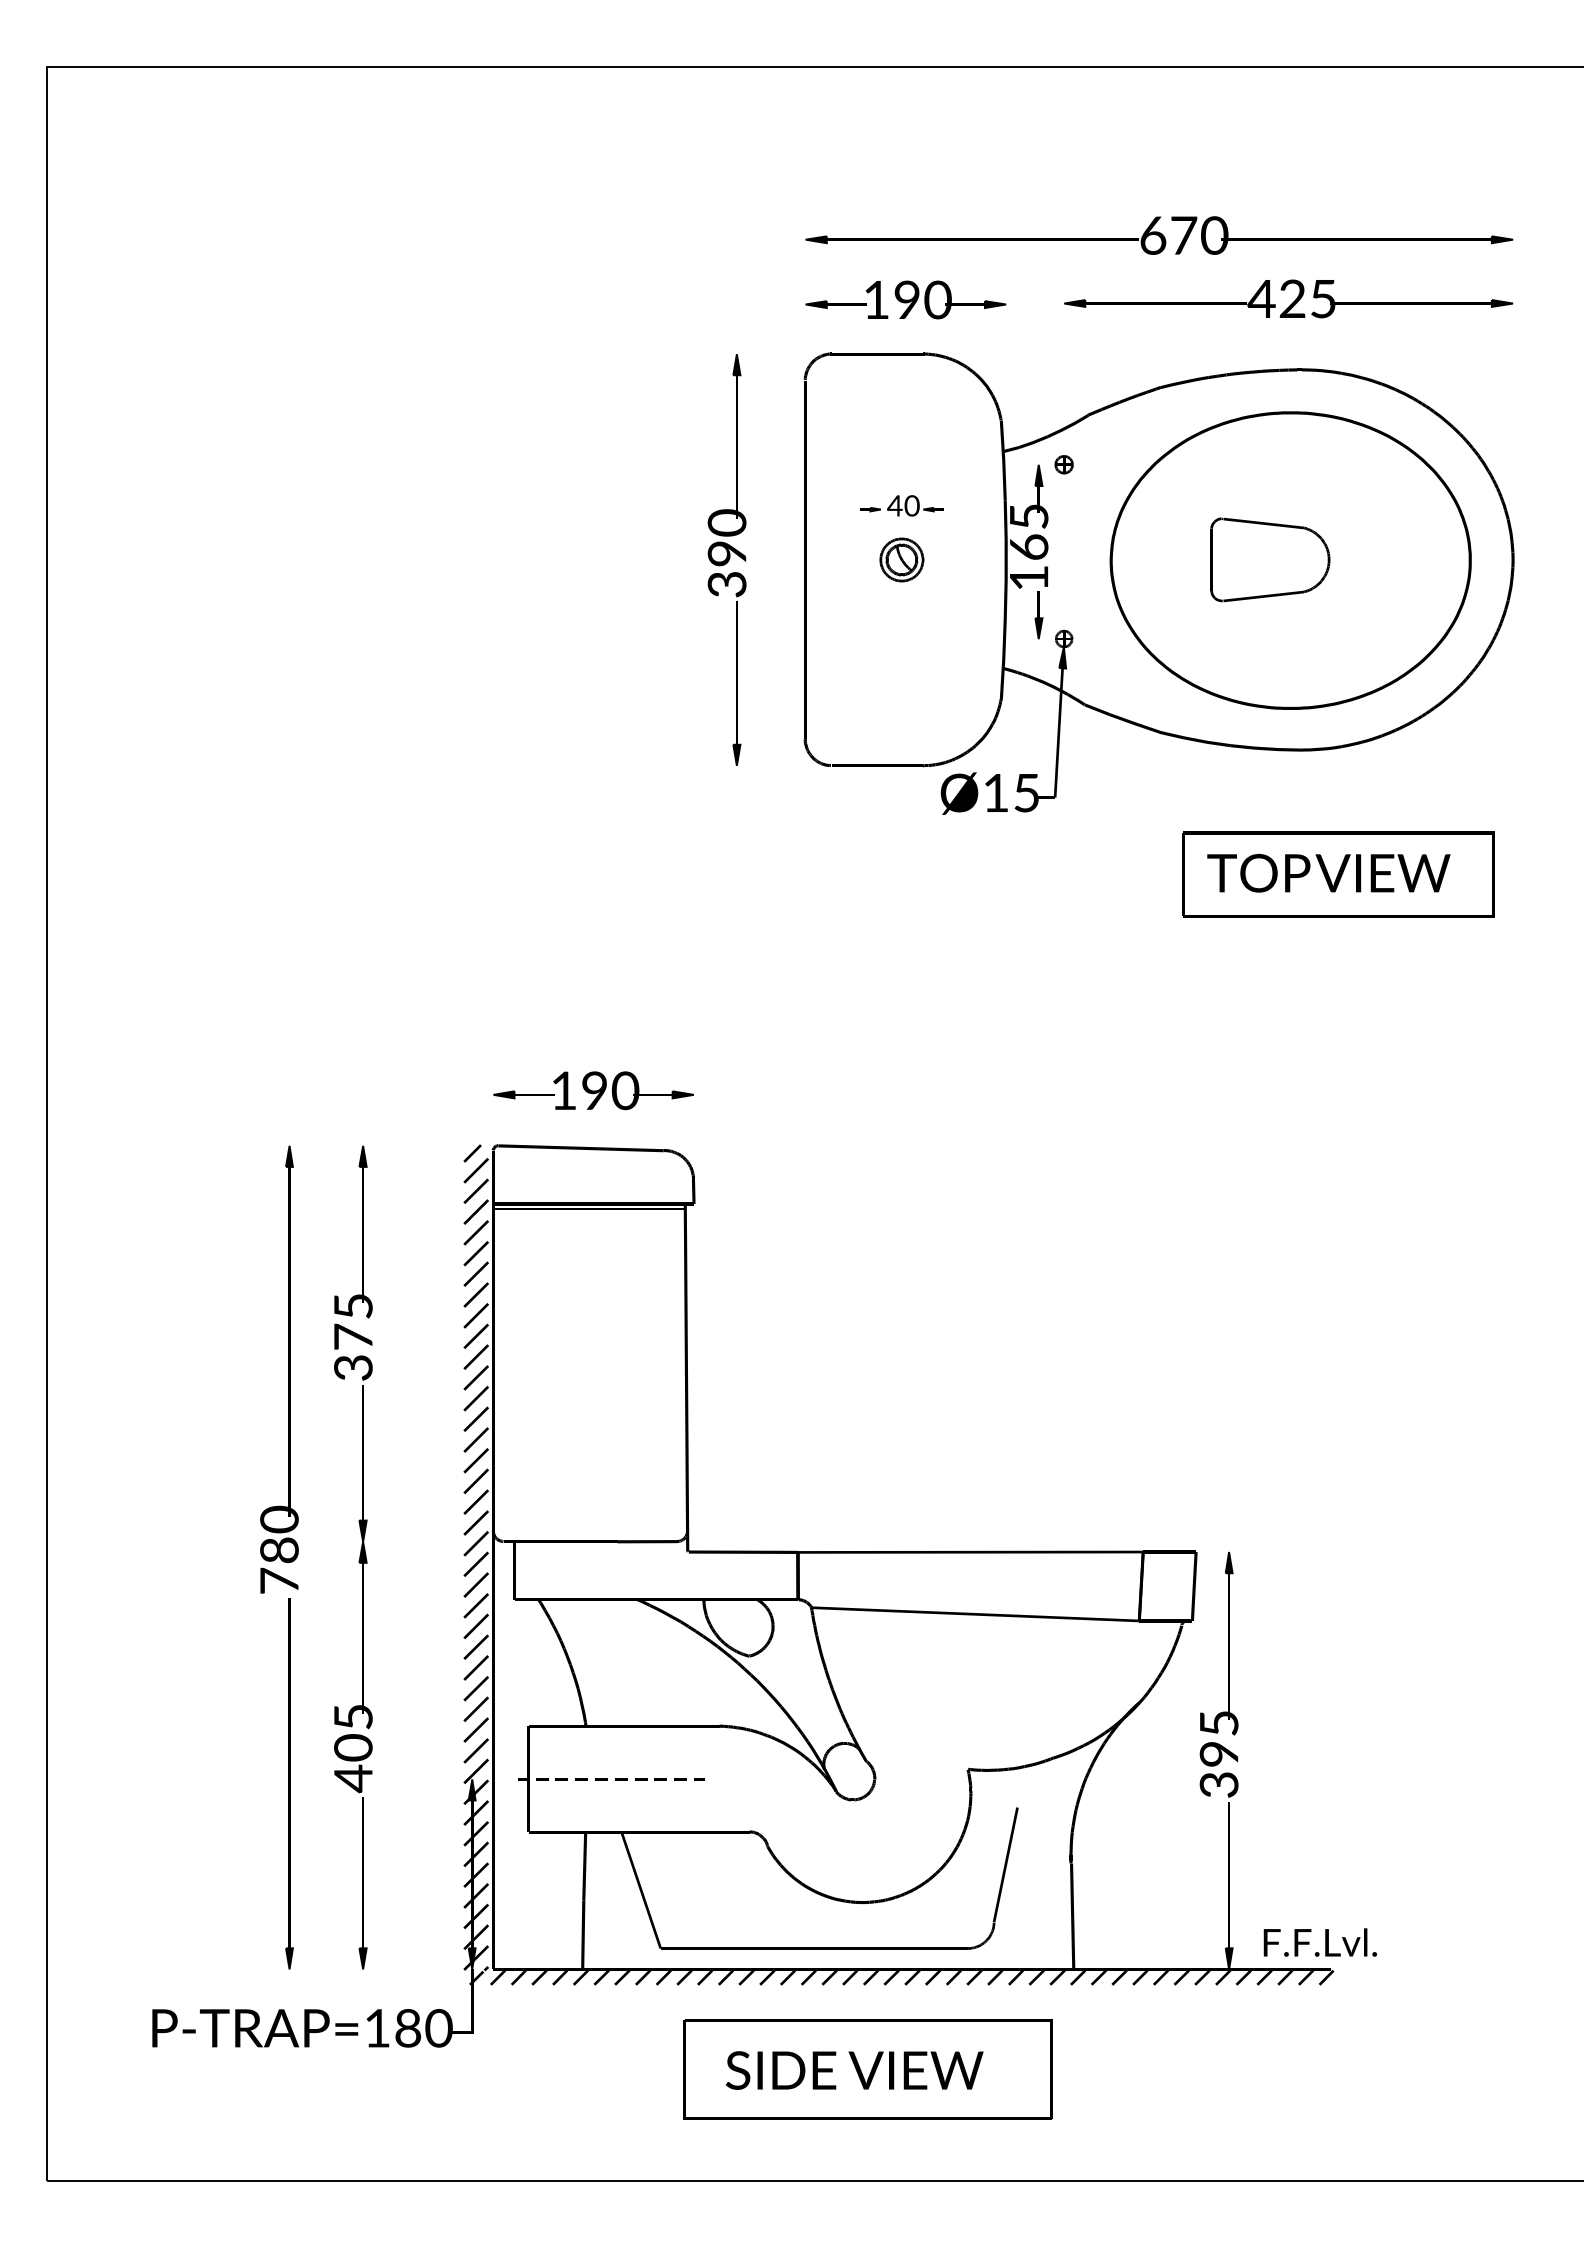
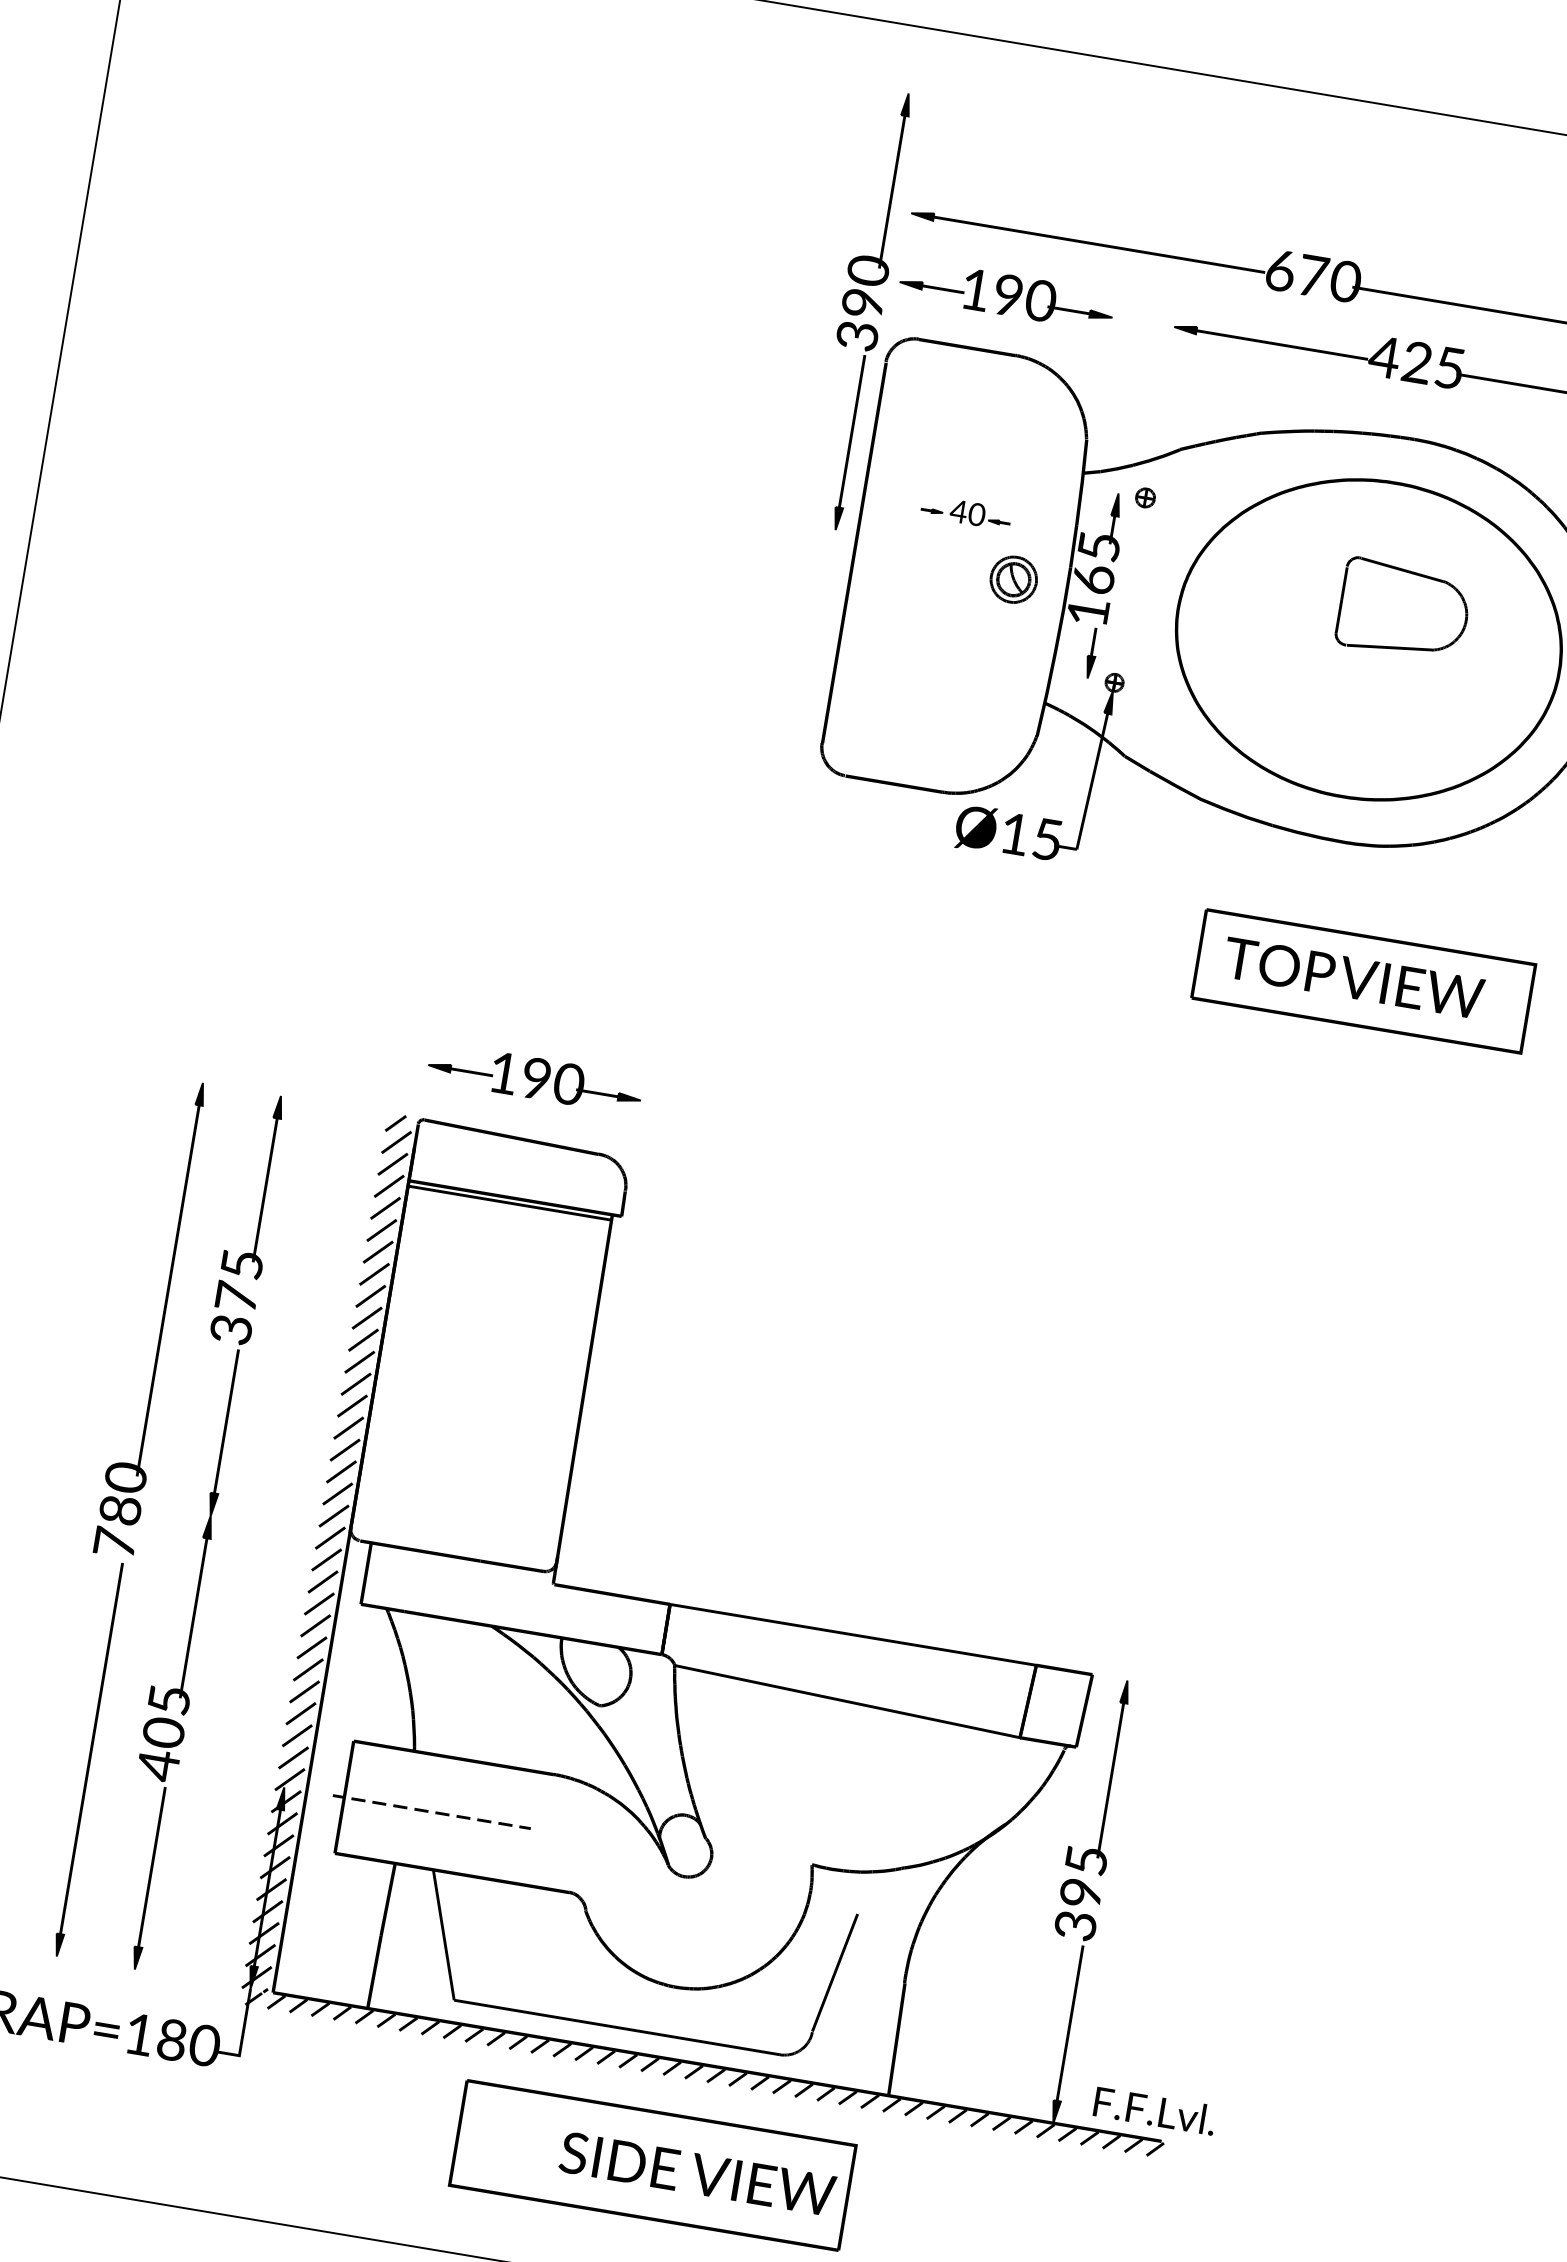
part: (726, 559) -> (861, 309), moved
part: (901, 559) -> (1013, 579), moved
part: (1270, 559) -> (1404, 609), moved
text: (854, 2070) -> (697, 2173), moved

